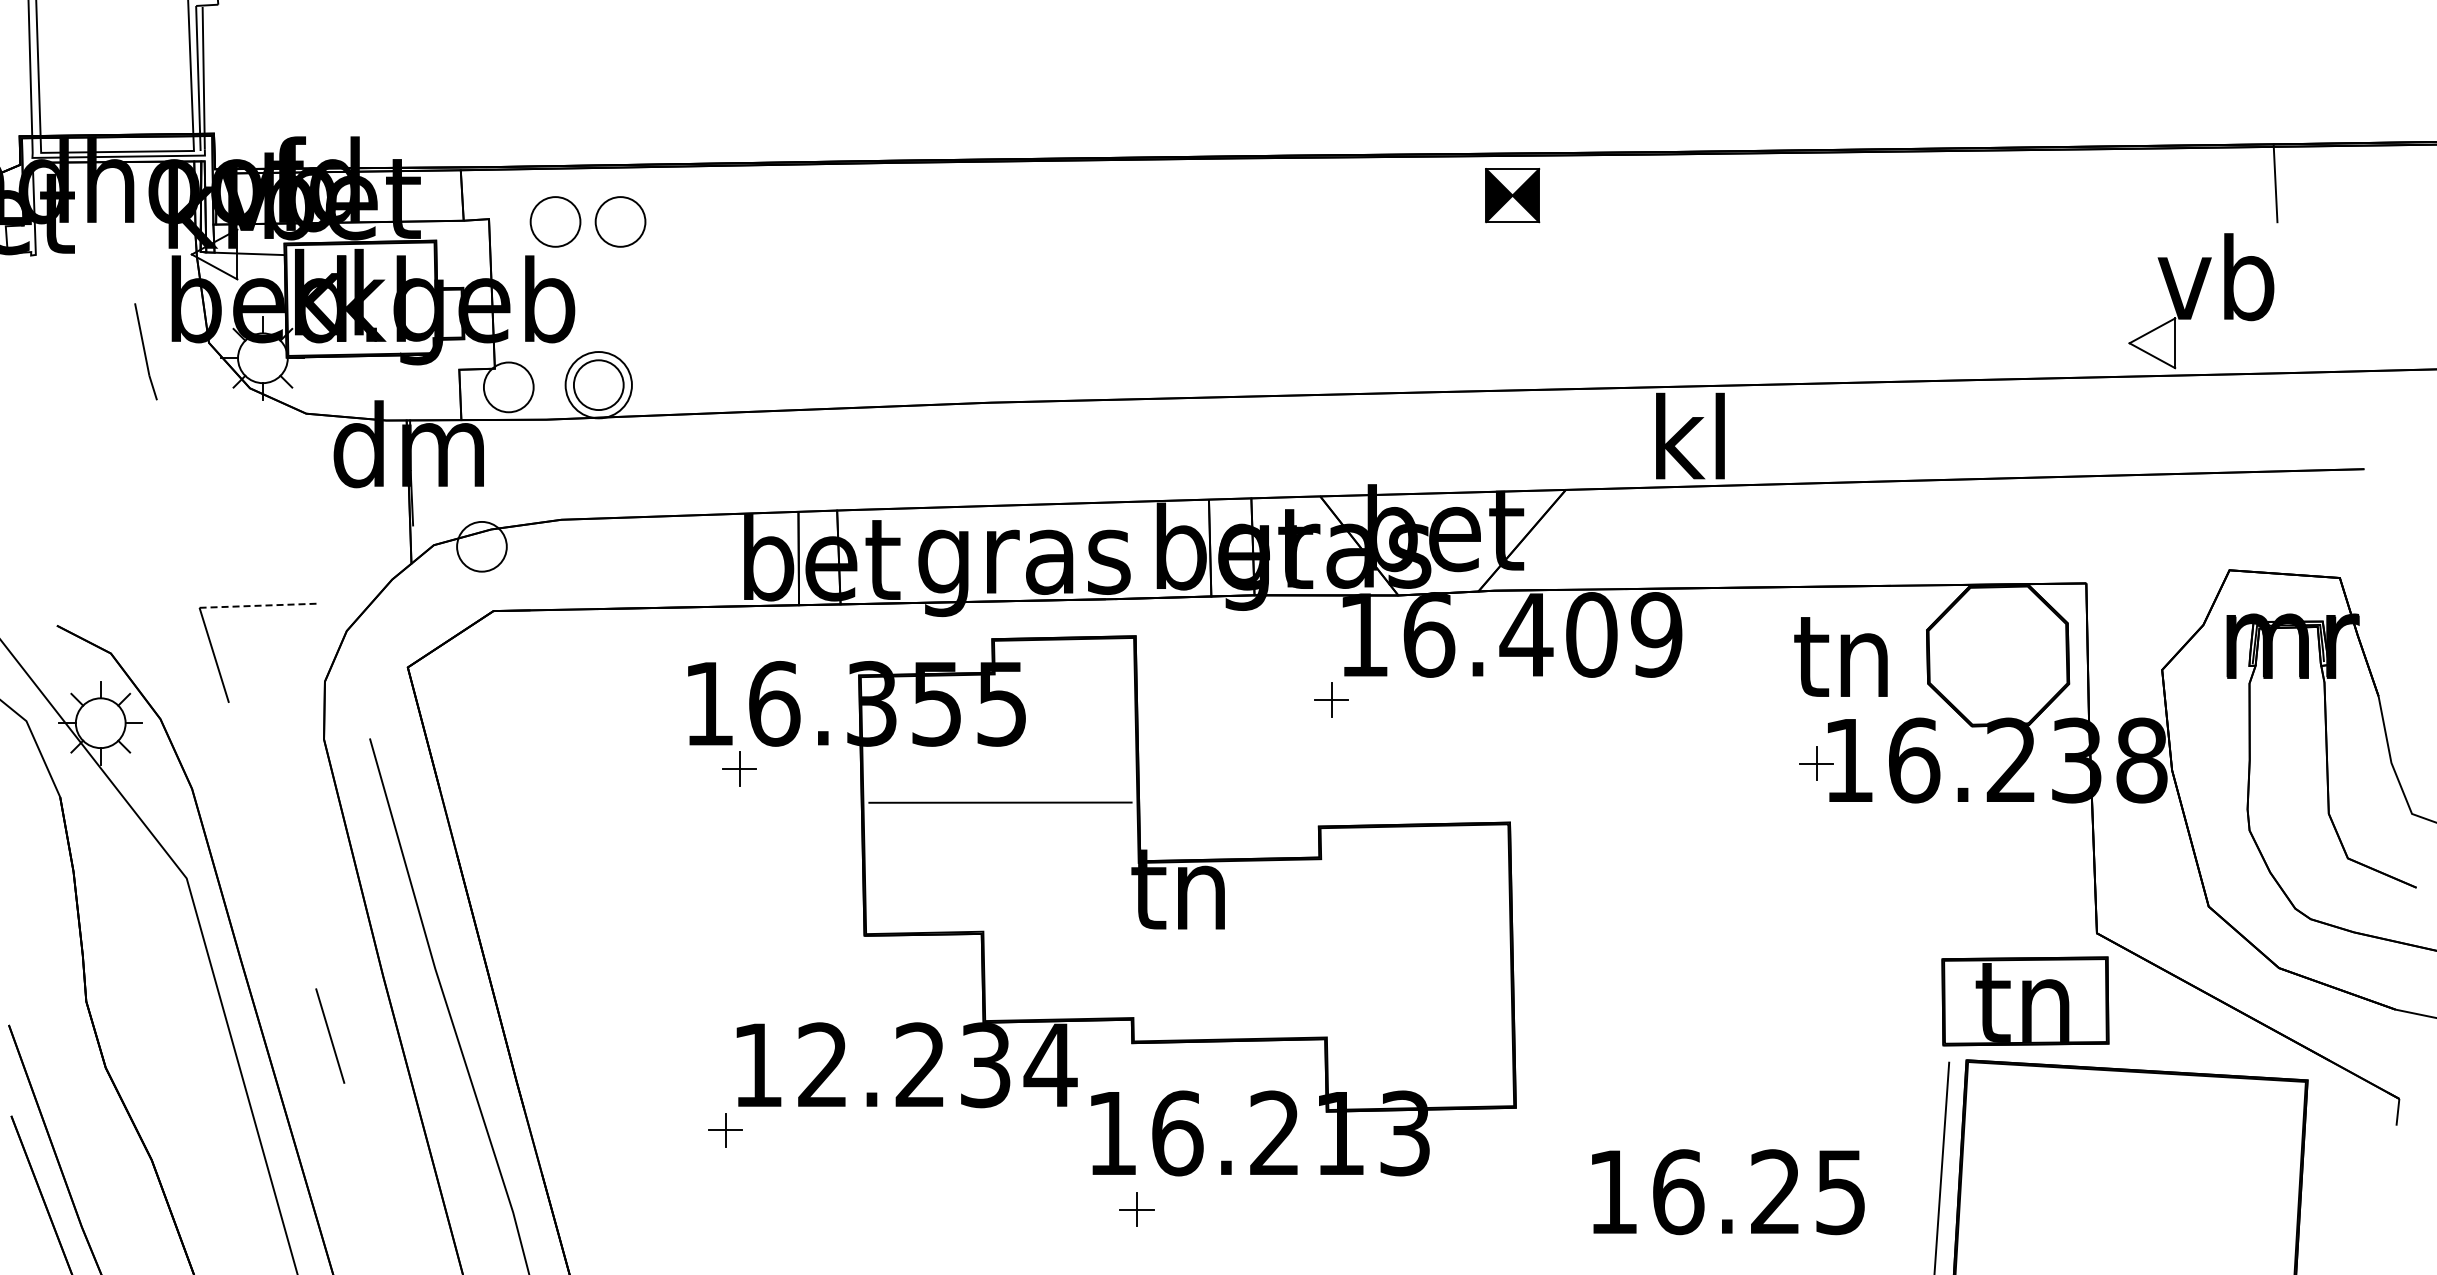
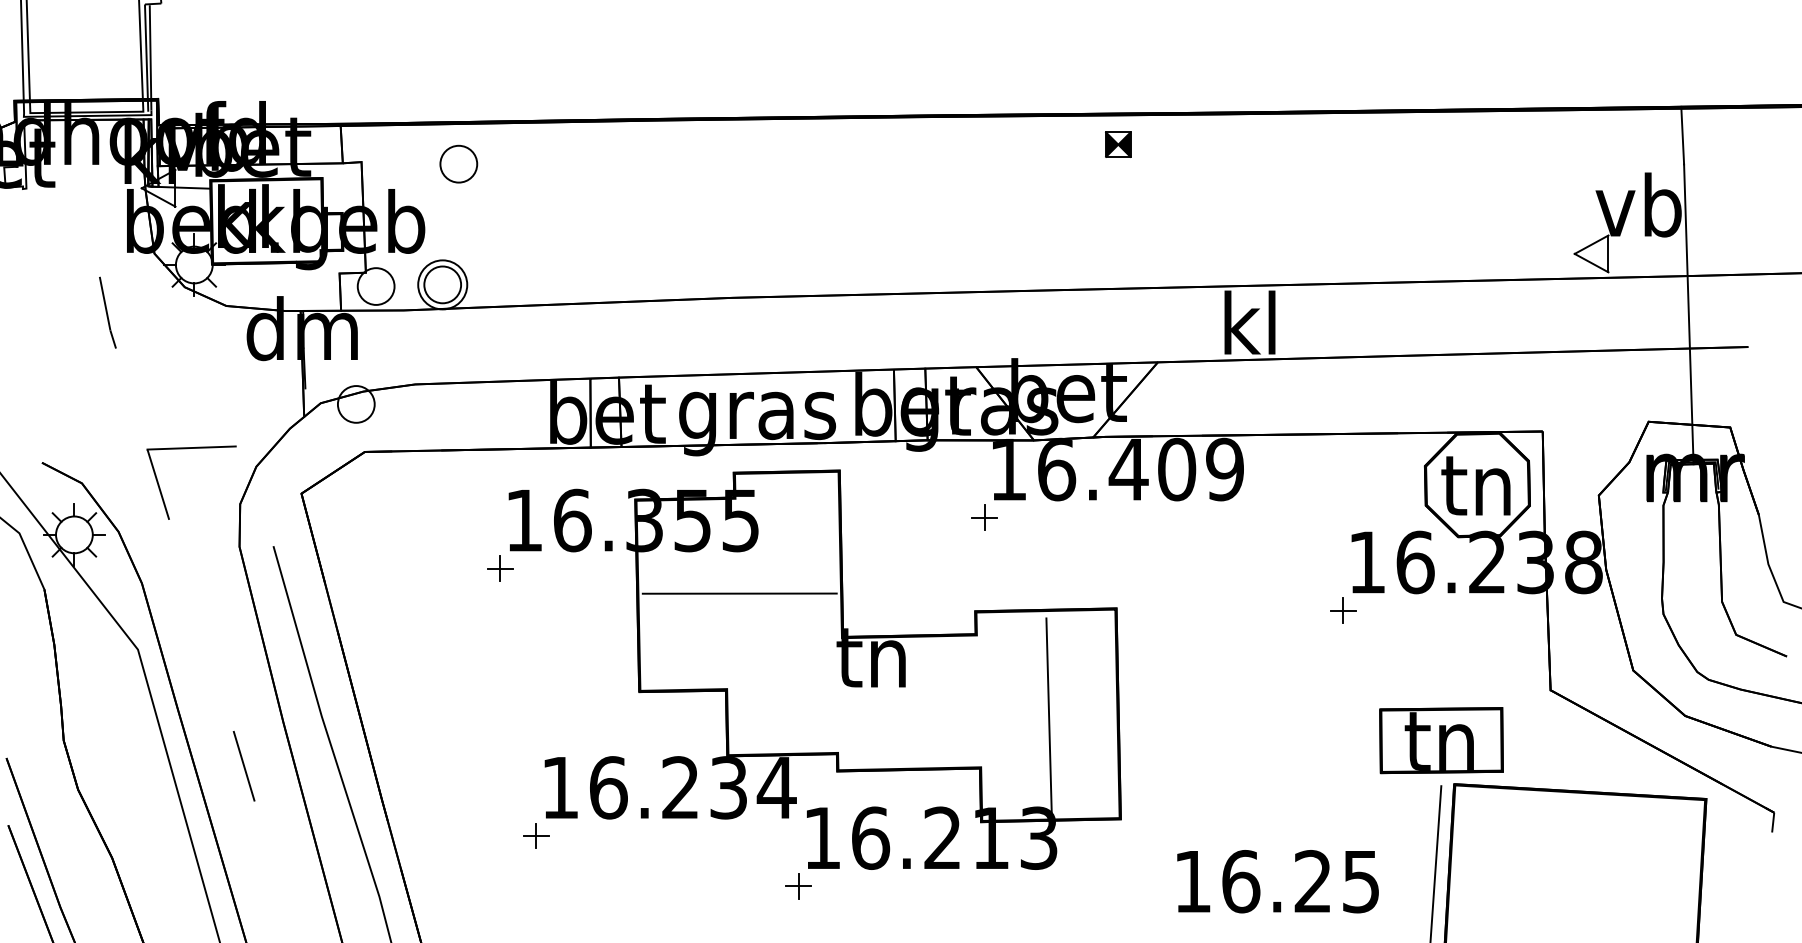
part: (1511, 195) -> (1117, 144), size x0.62
part: (555, 221) -> (410, 163), removed
line: (145, 351) -> (107, 312), moved
line: (2283, 424) -> (1688, 313), added
line: (259, 605) -> (191, 447), dashed -> solid
text: (1840, 656) -> (1475, 485), moved
part: (1816, 763) -> (1343, 610), moved
part: (739, 768) -> (500, 568), moved
line: (1418, 967) -> (1048, 715), added
part: (2025, 1001) -> (1441, 740), moved
text: (823, 1065) -> (608, 788), 12.234 -> 16.234
part: (1136, 1209) -> (798, 886), moved

